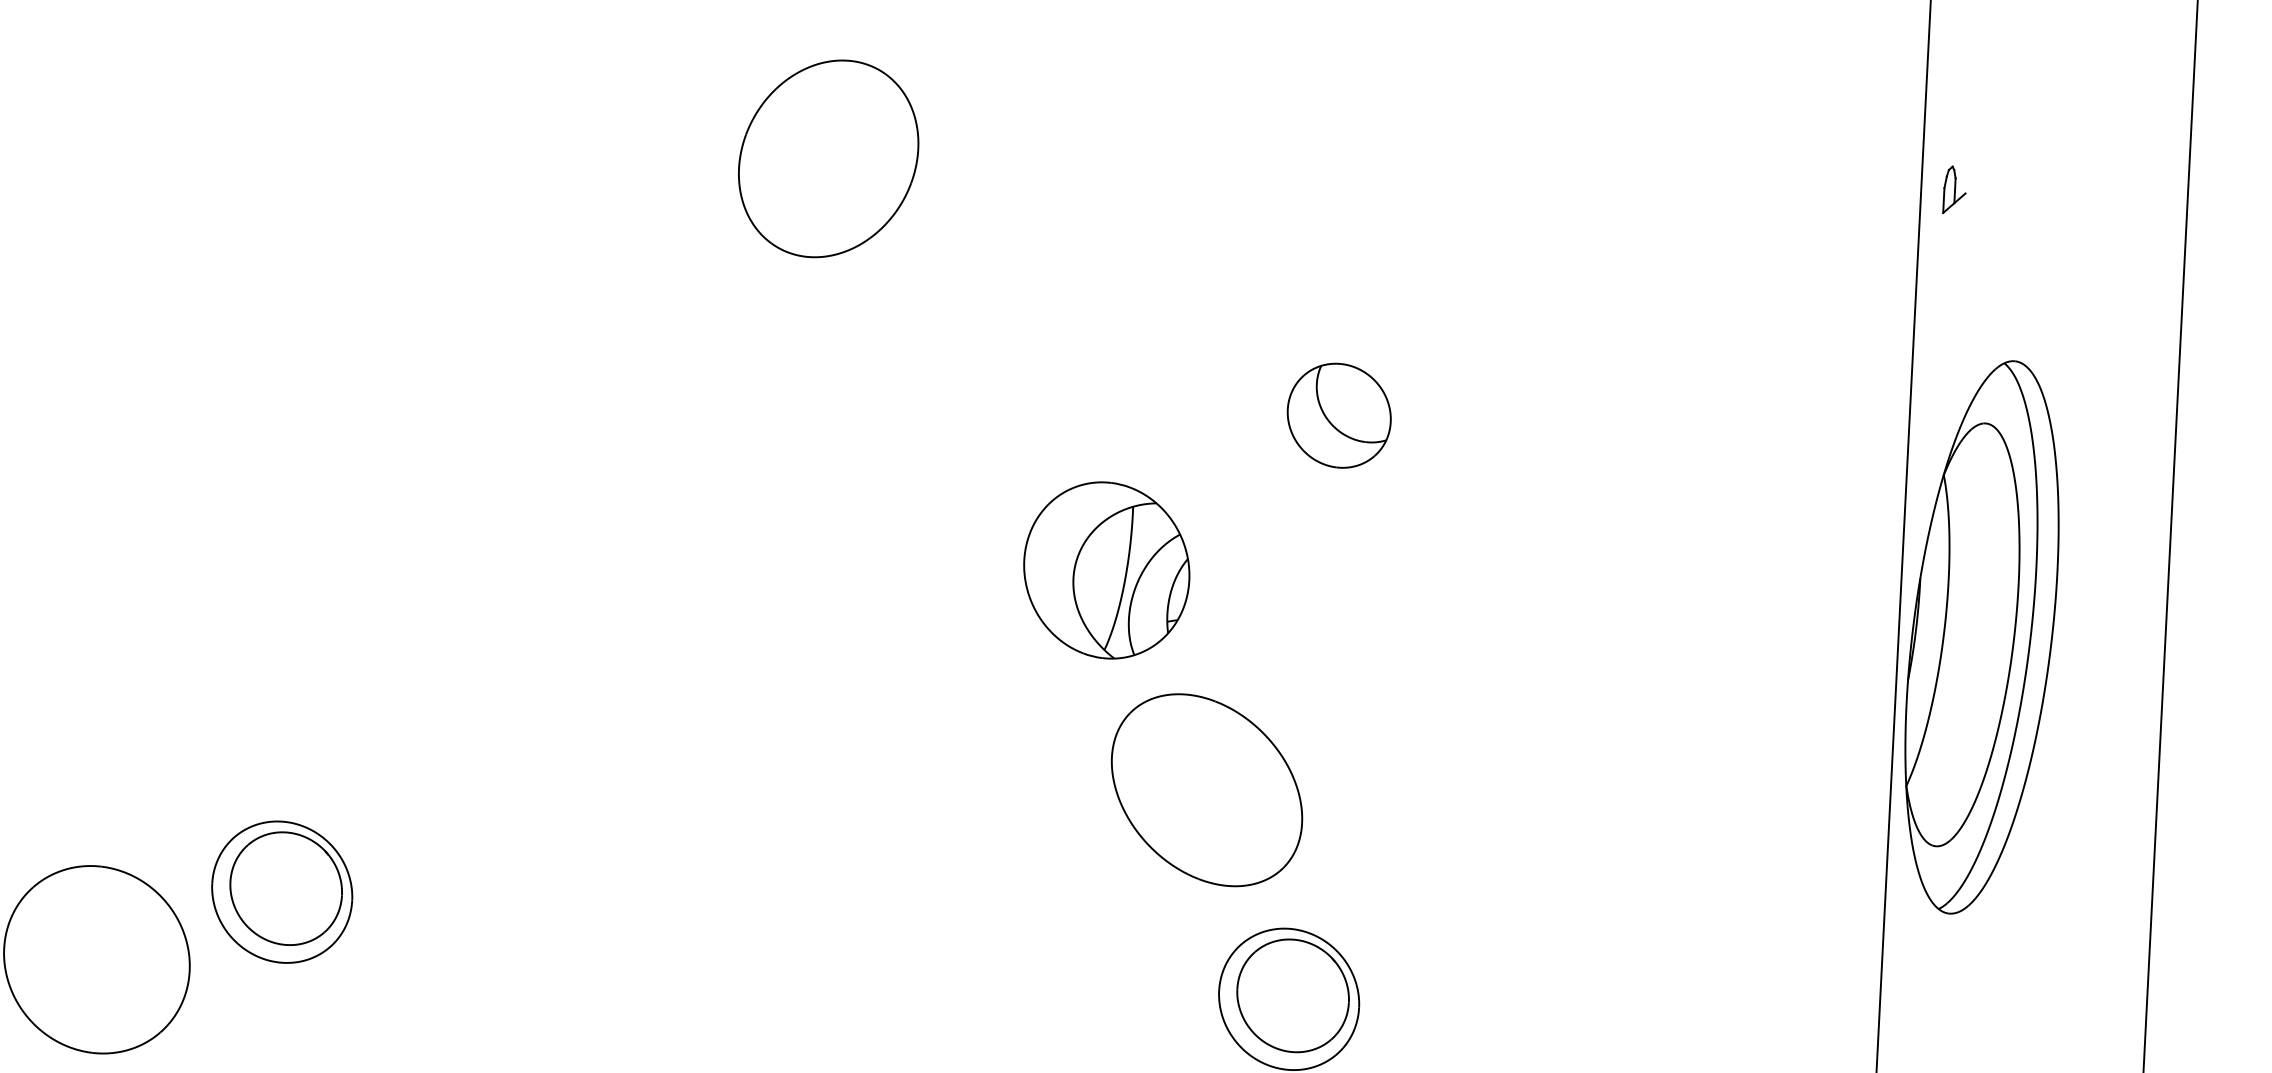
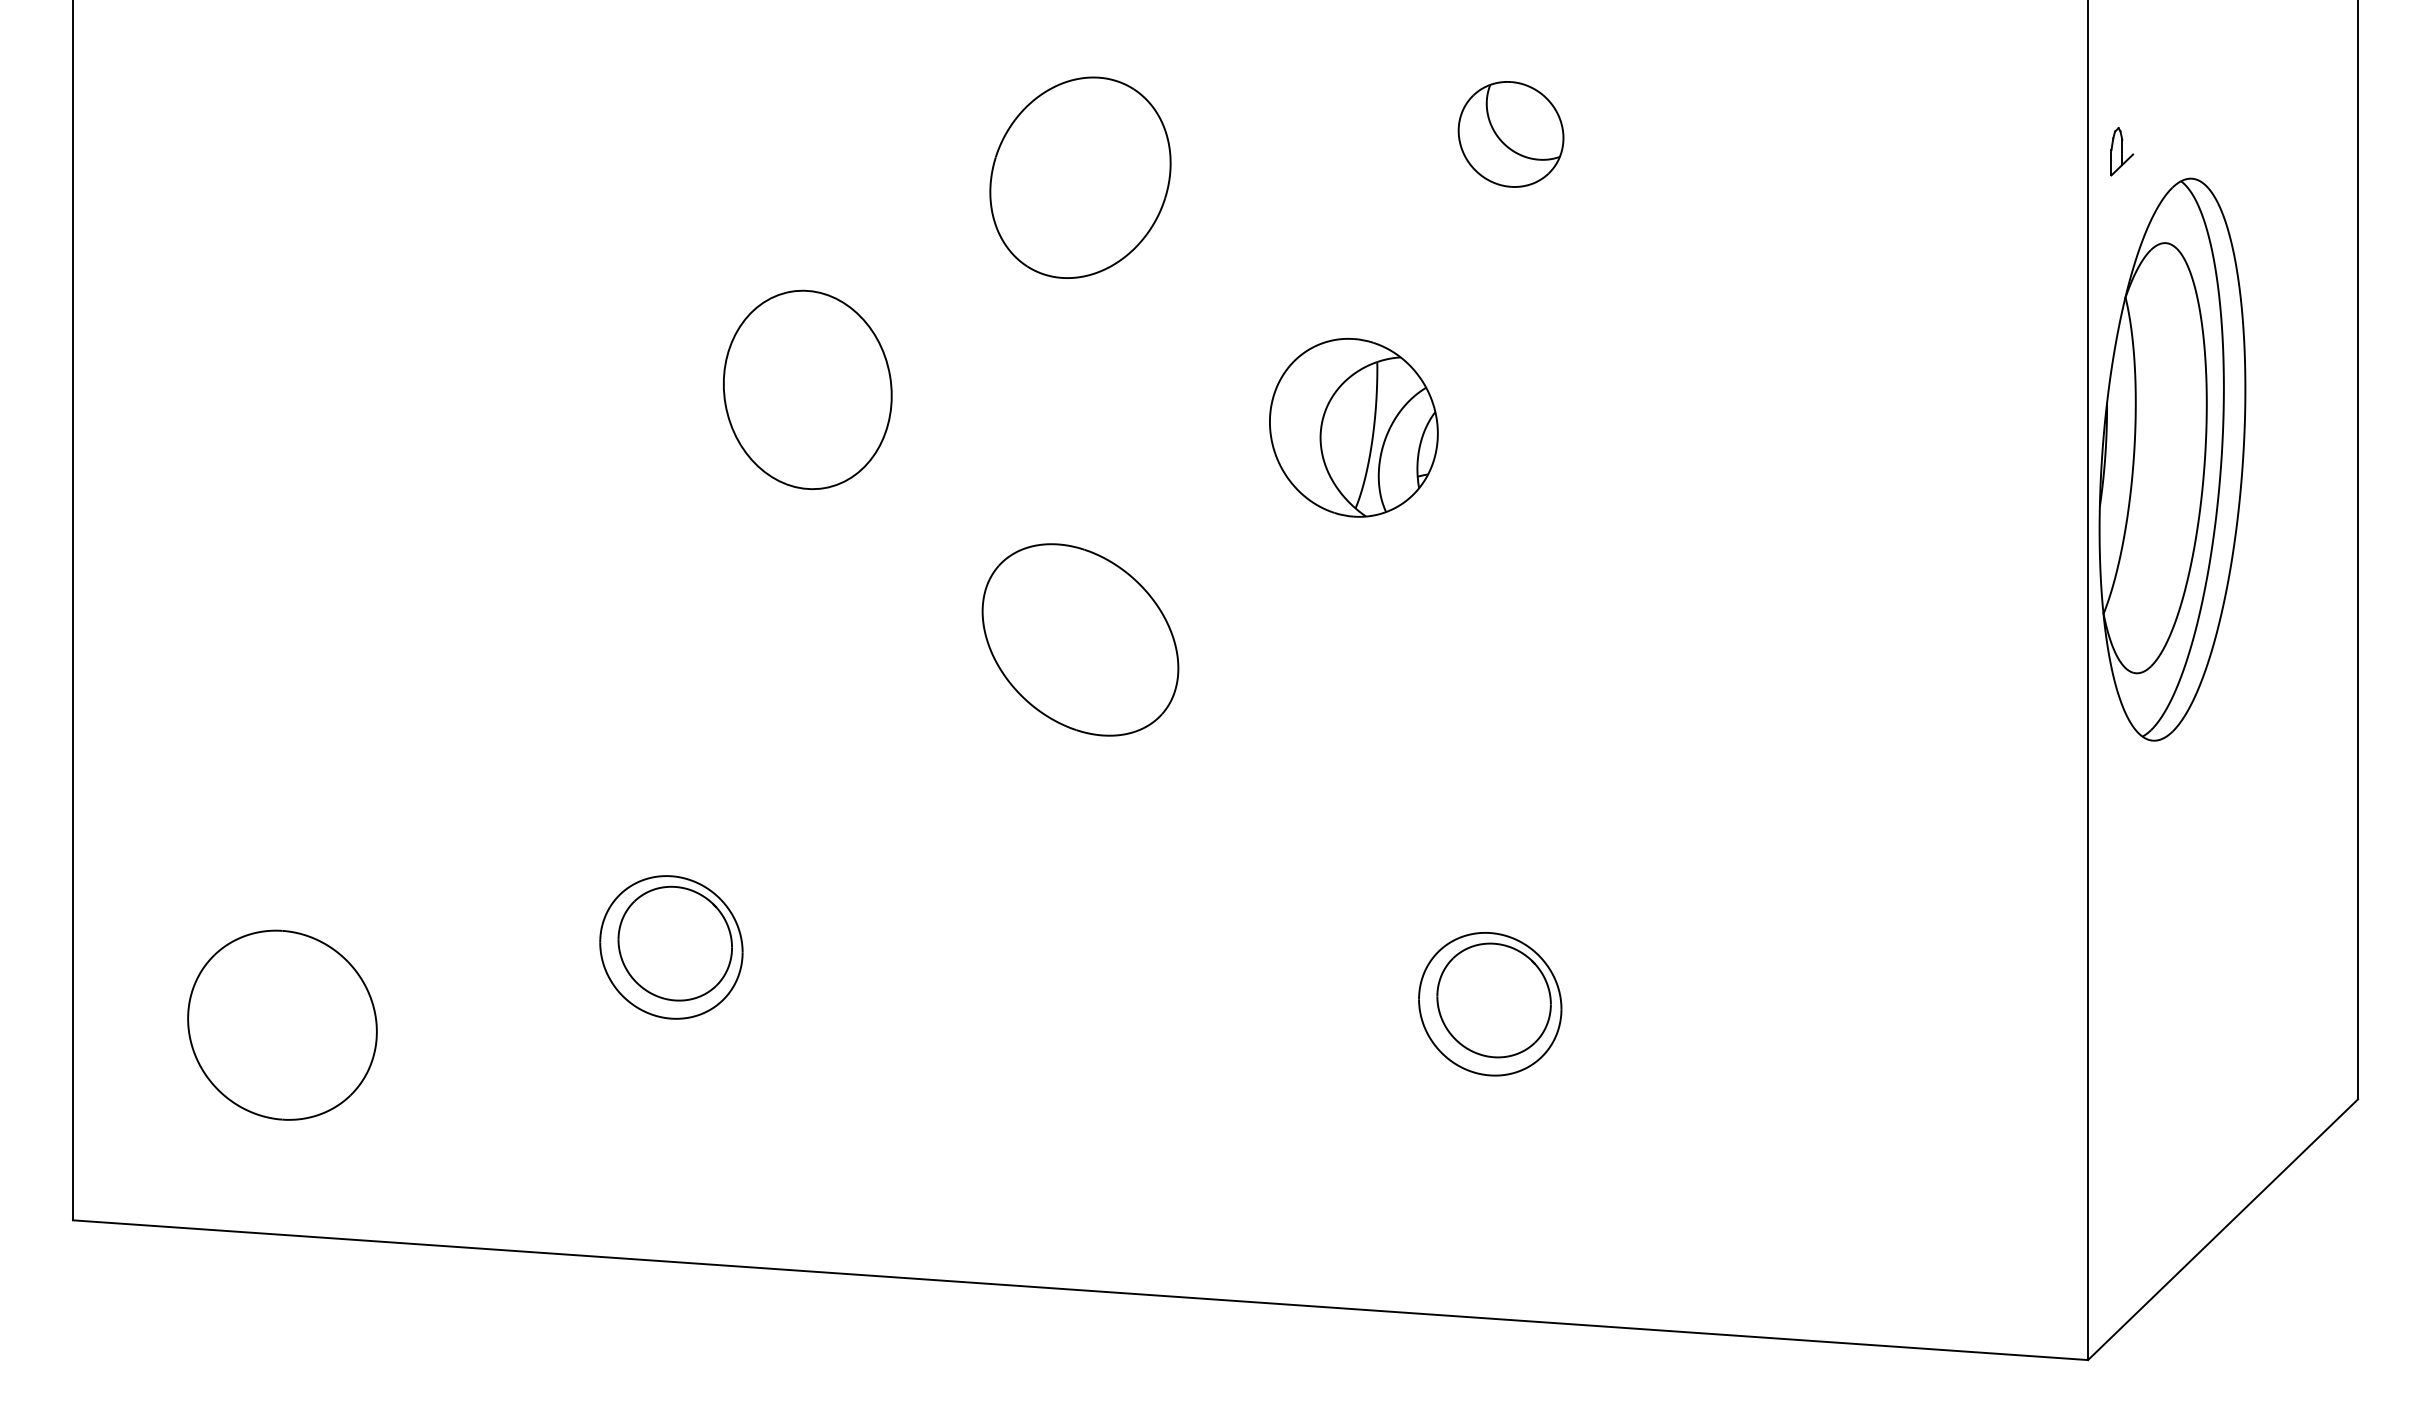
part: (828, 158) -> (1080, 177), moved
part: (646, 358) -> (807, 389), added
part: (1338, 415) -> (1510, 134), moved
part: (1106, 570) -> (1353, 427), moved
part: (1982, 637) -> (2172, 459), moved
part: (1207, 789) -> (1080, 639), moved
part: (282, 892) -> (671, 947), moved

